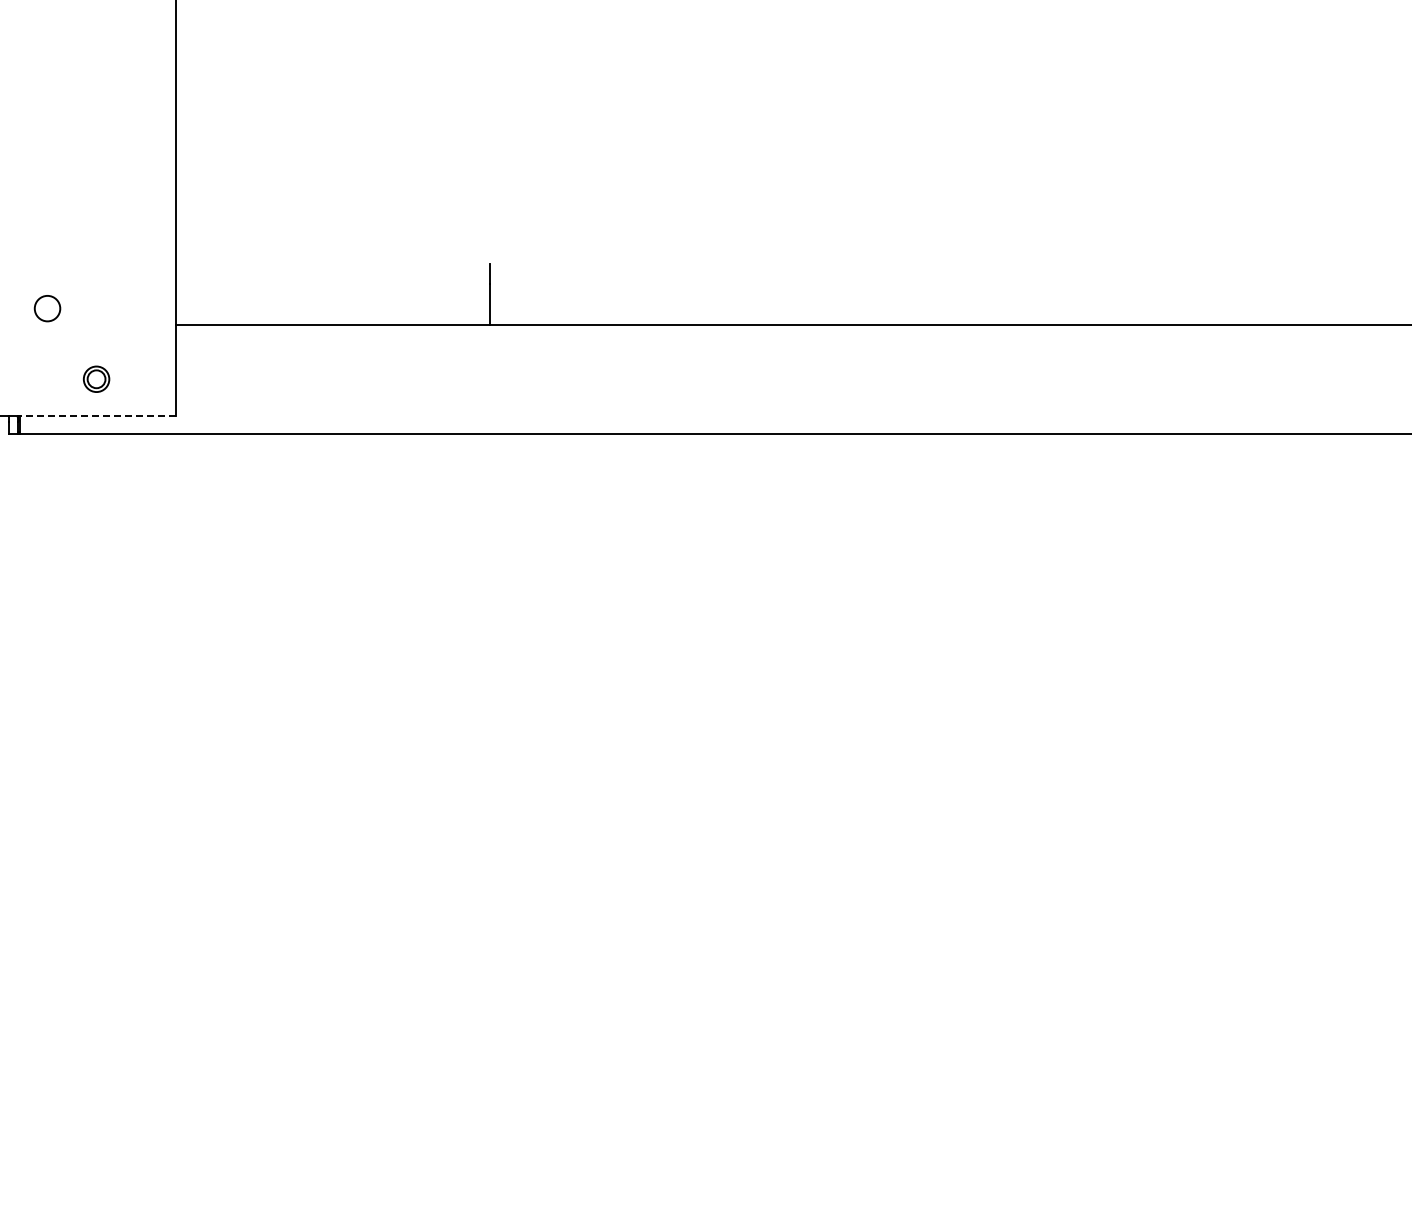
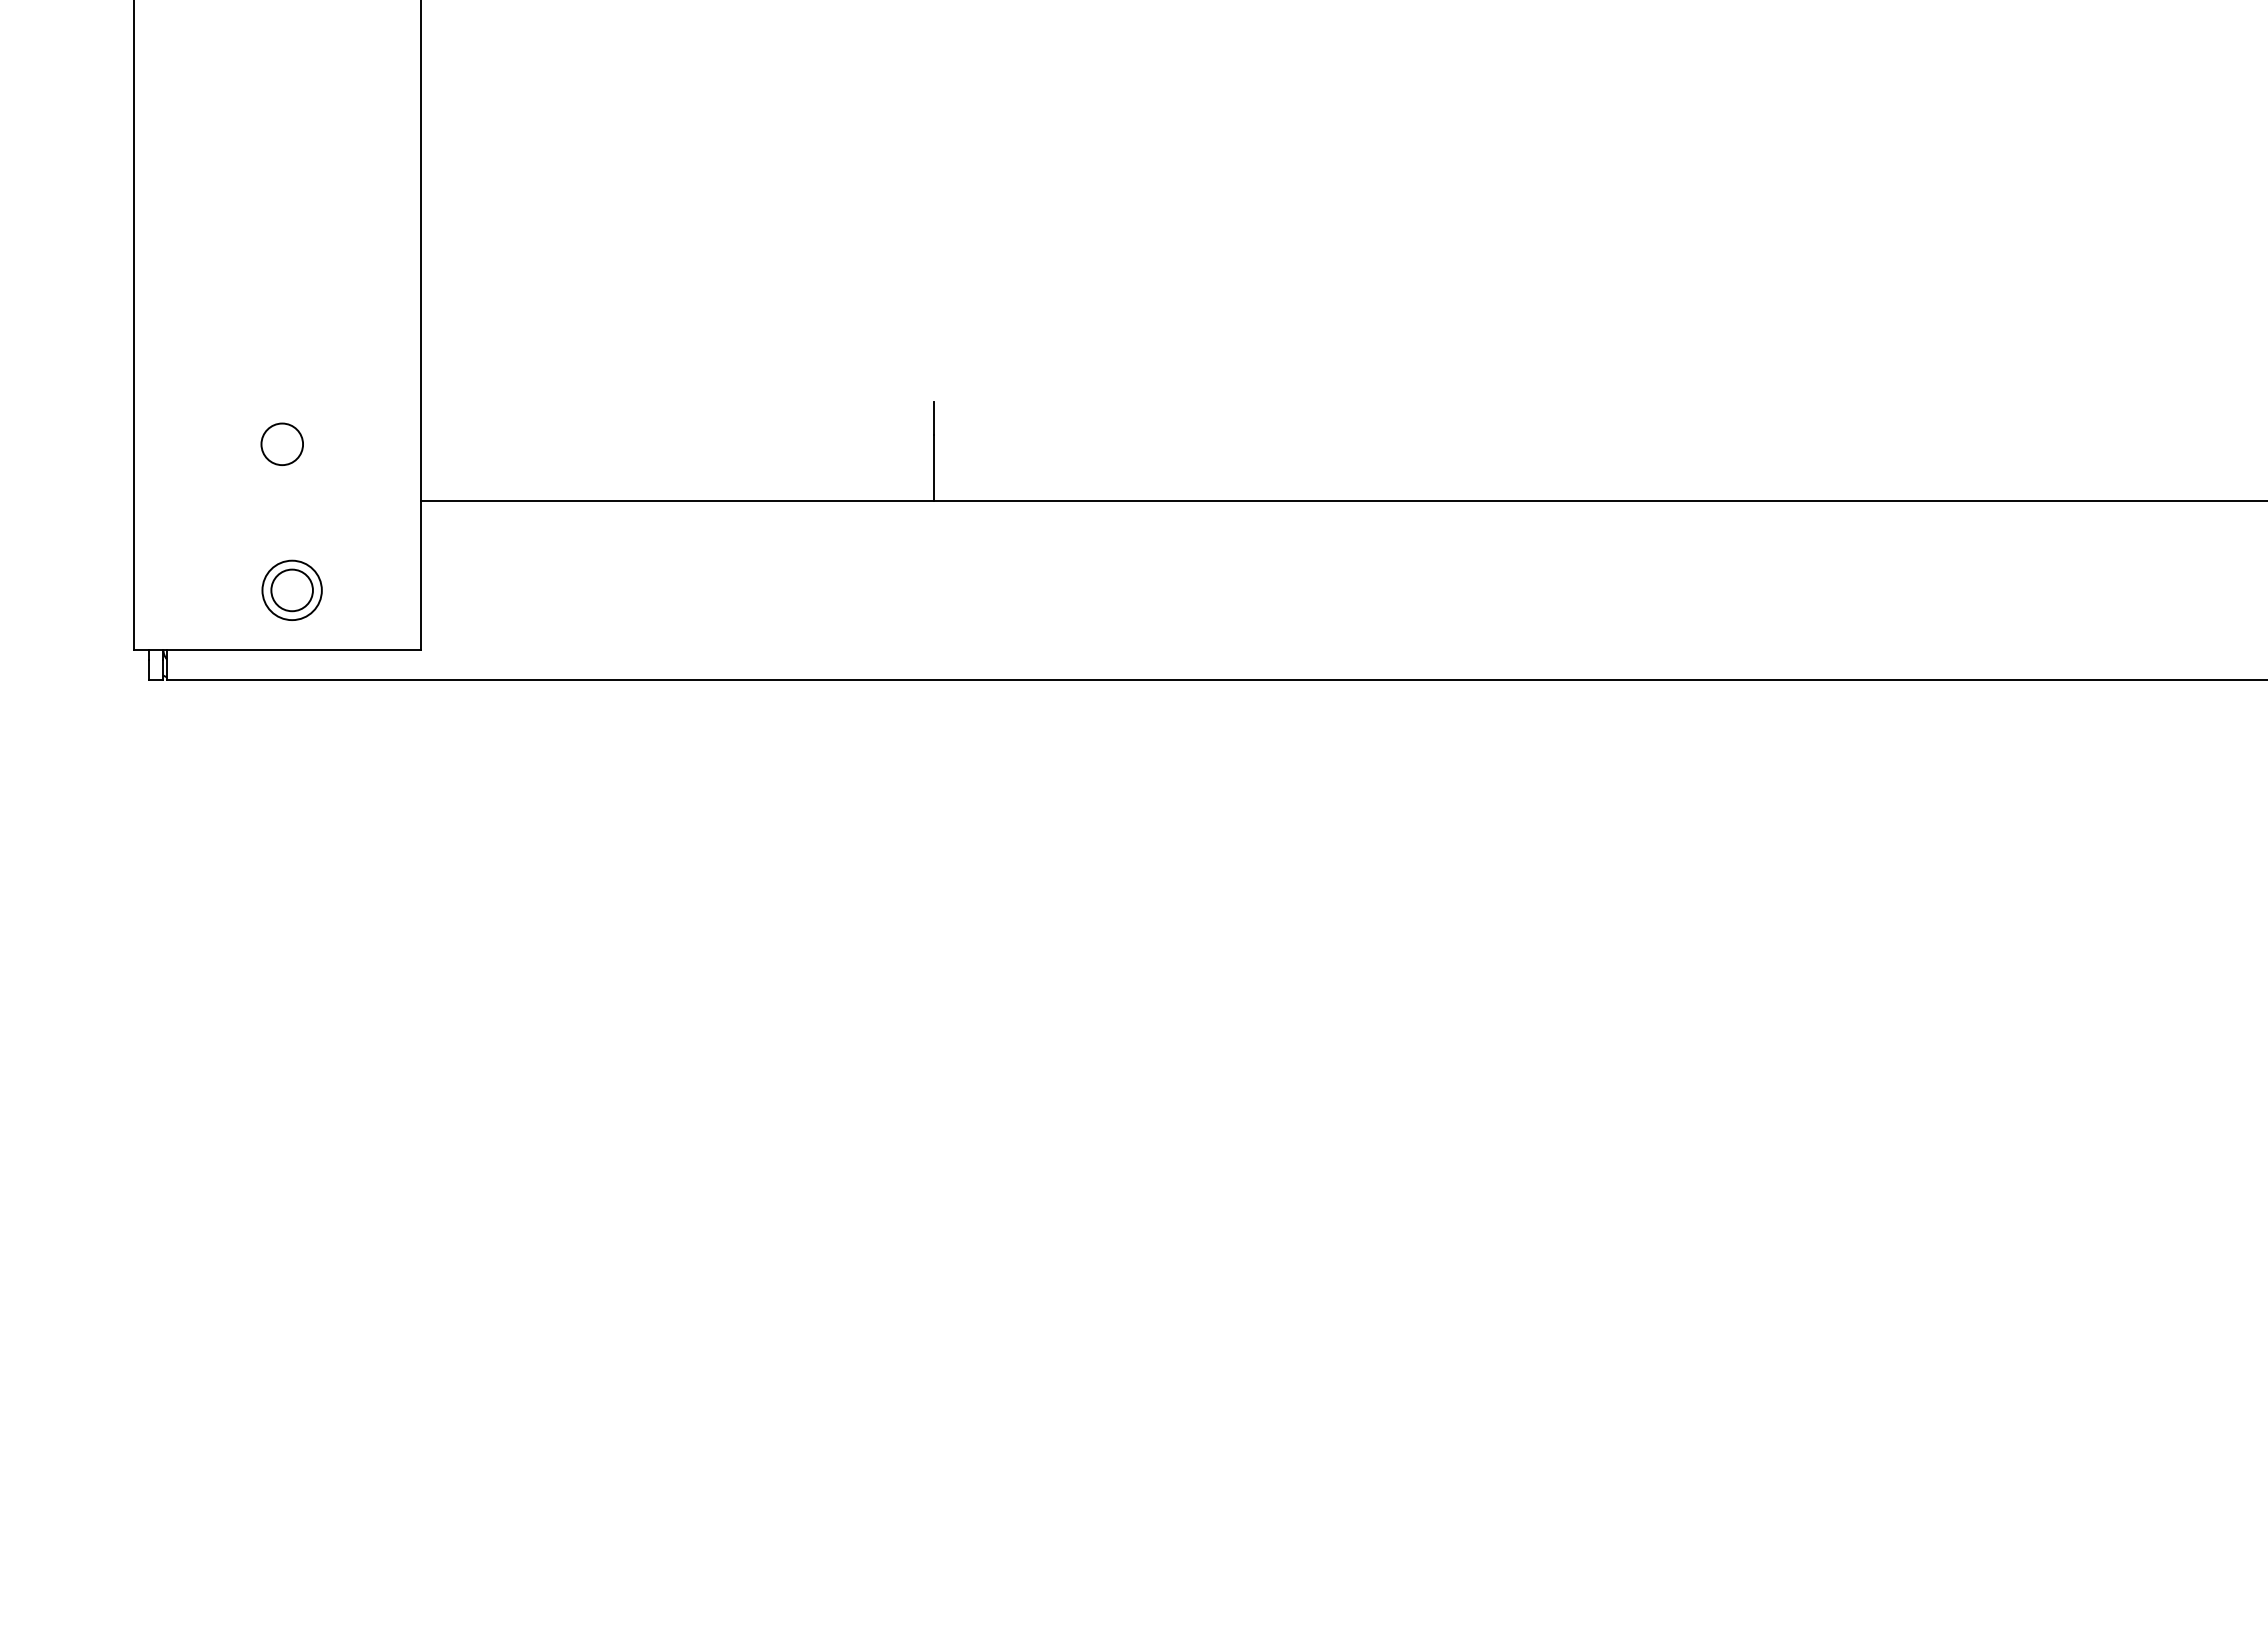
circle: (47, 308) -> (282, 444), moved
part: (96, 379) -> (291, 590), size x1.43
line: (96, 415) -> (291, 649), dashed -> solid

